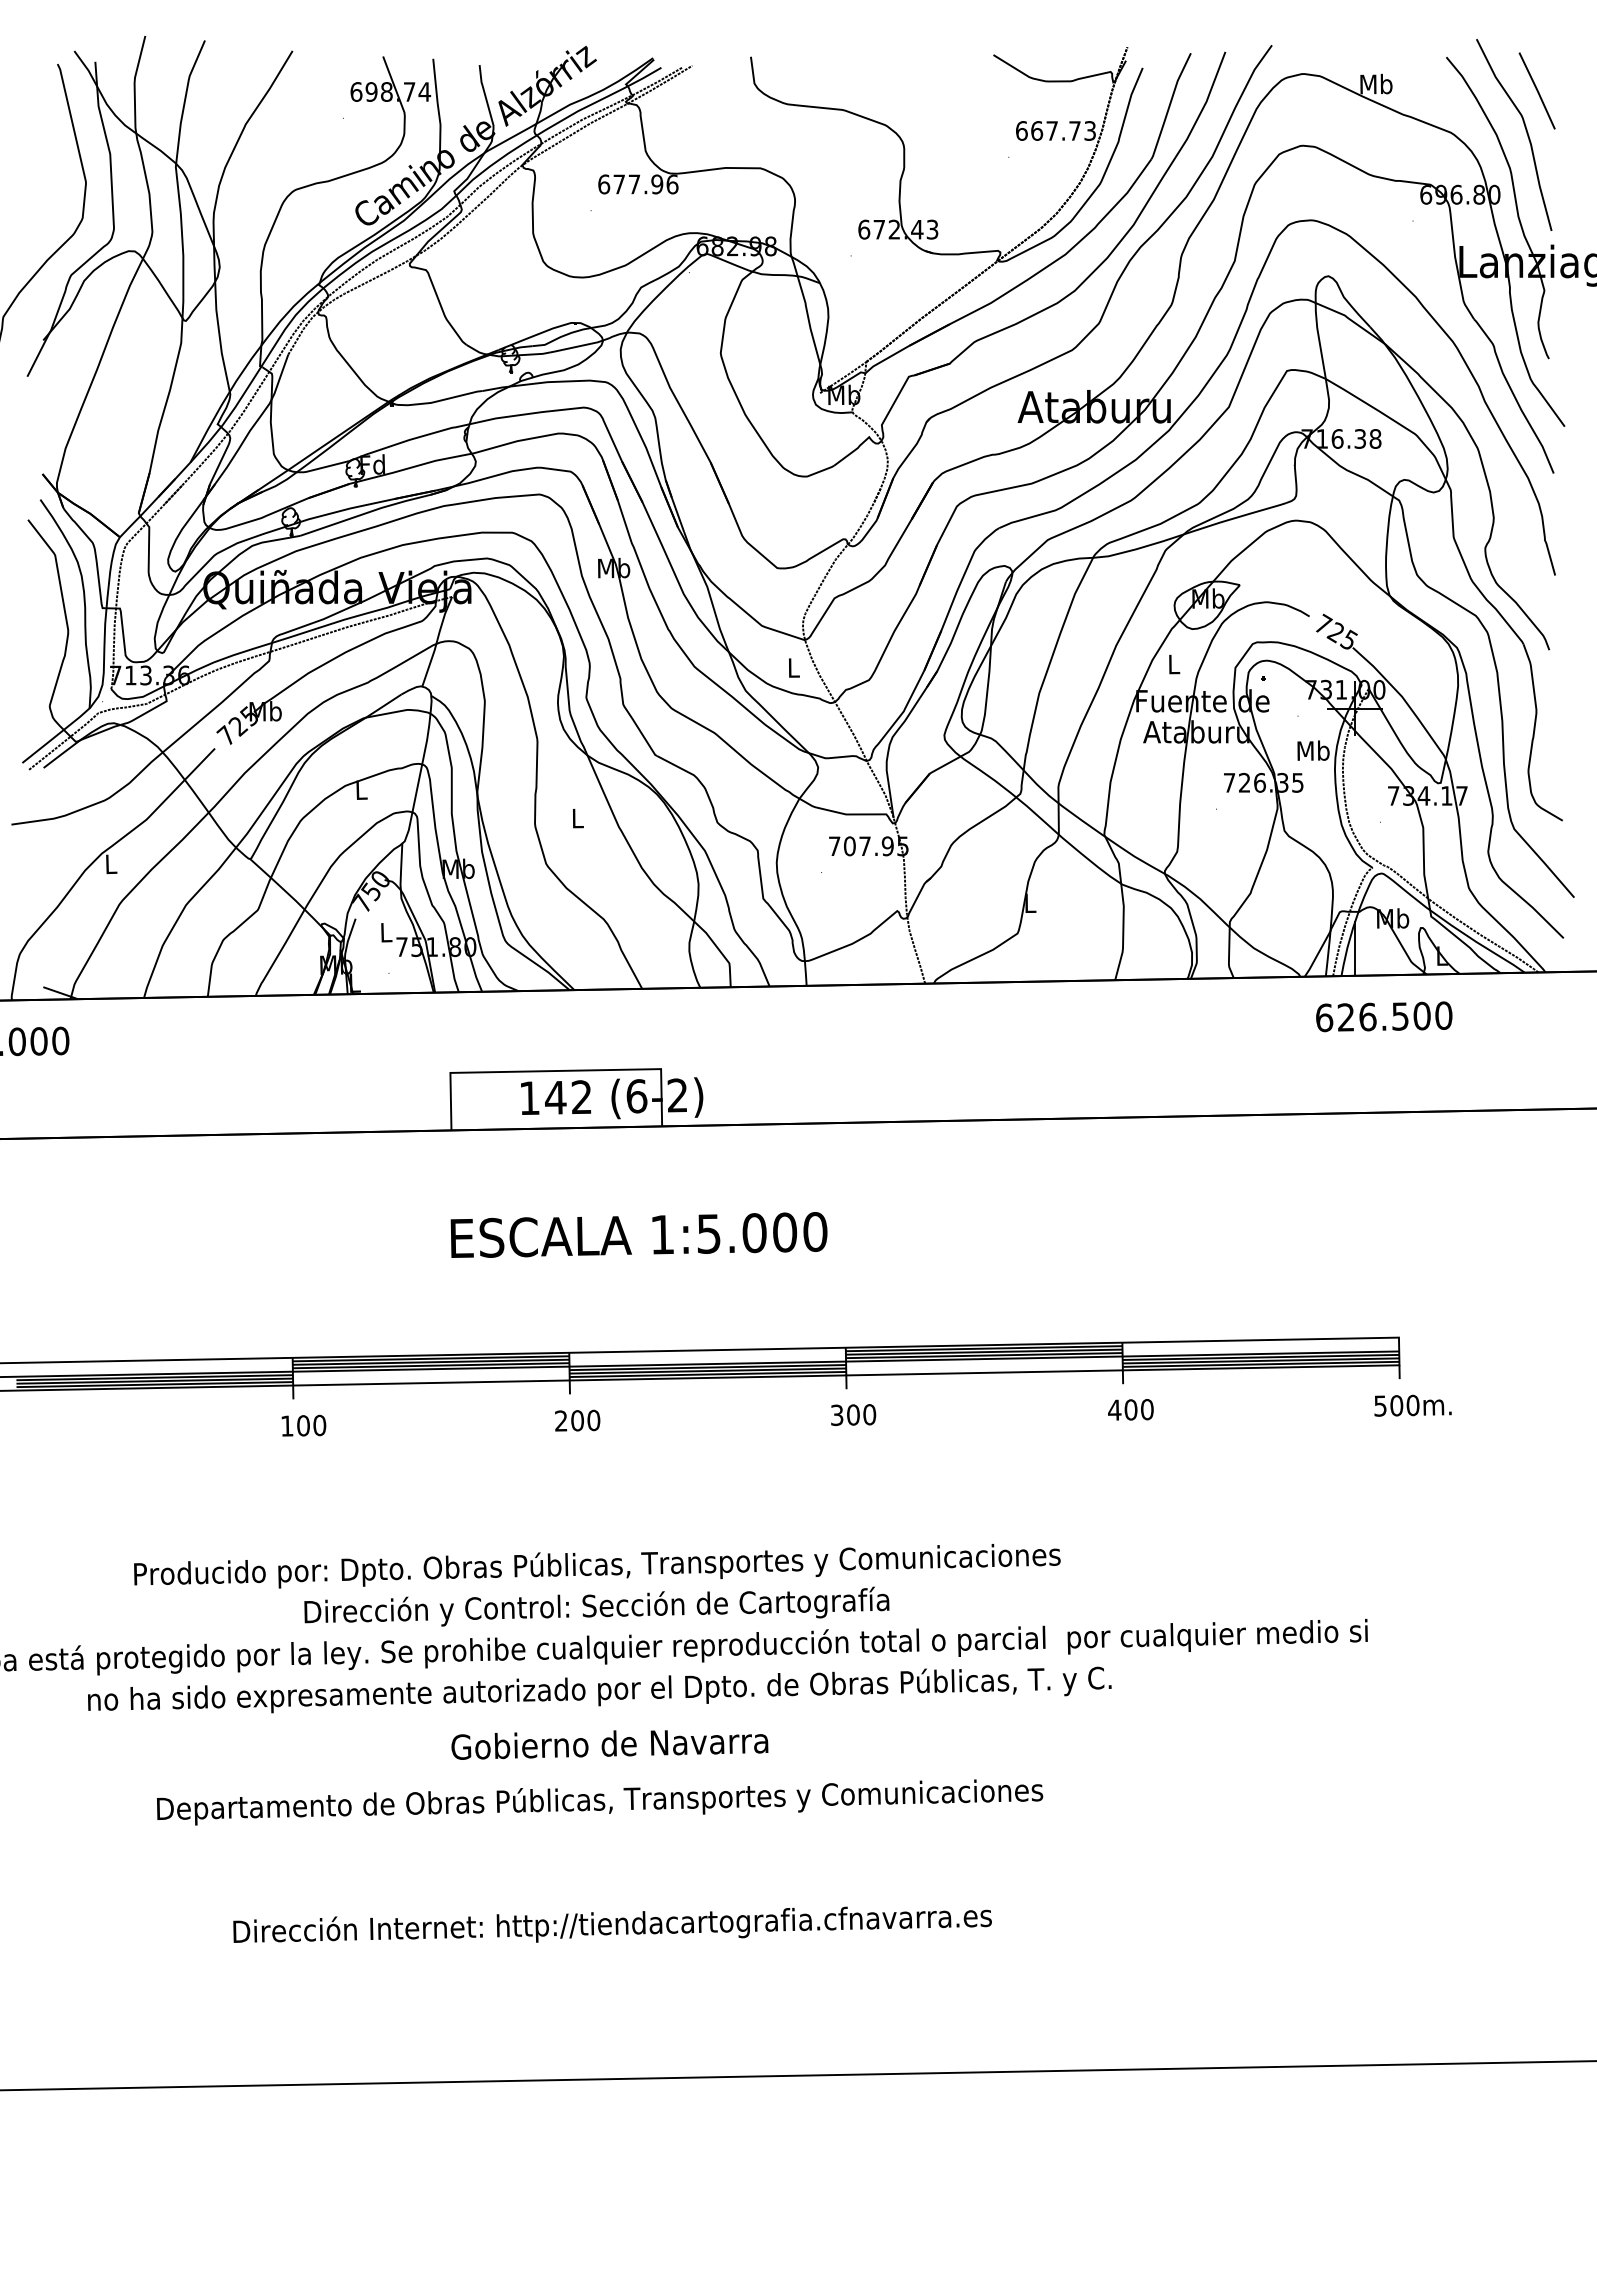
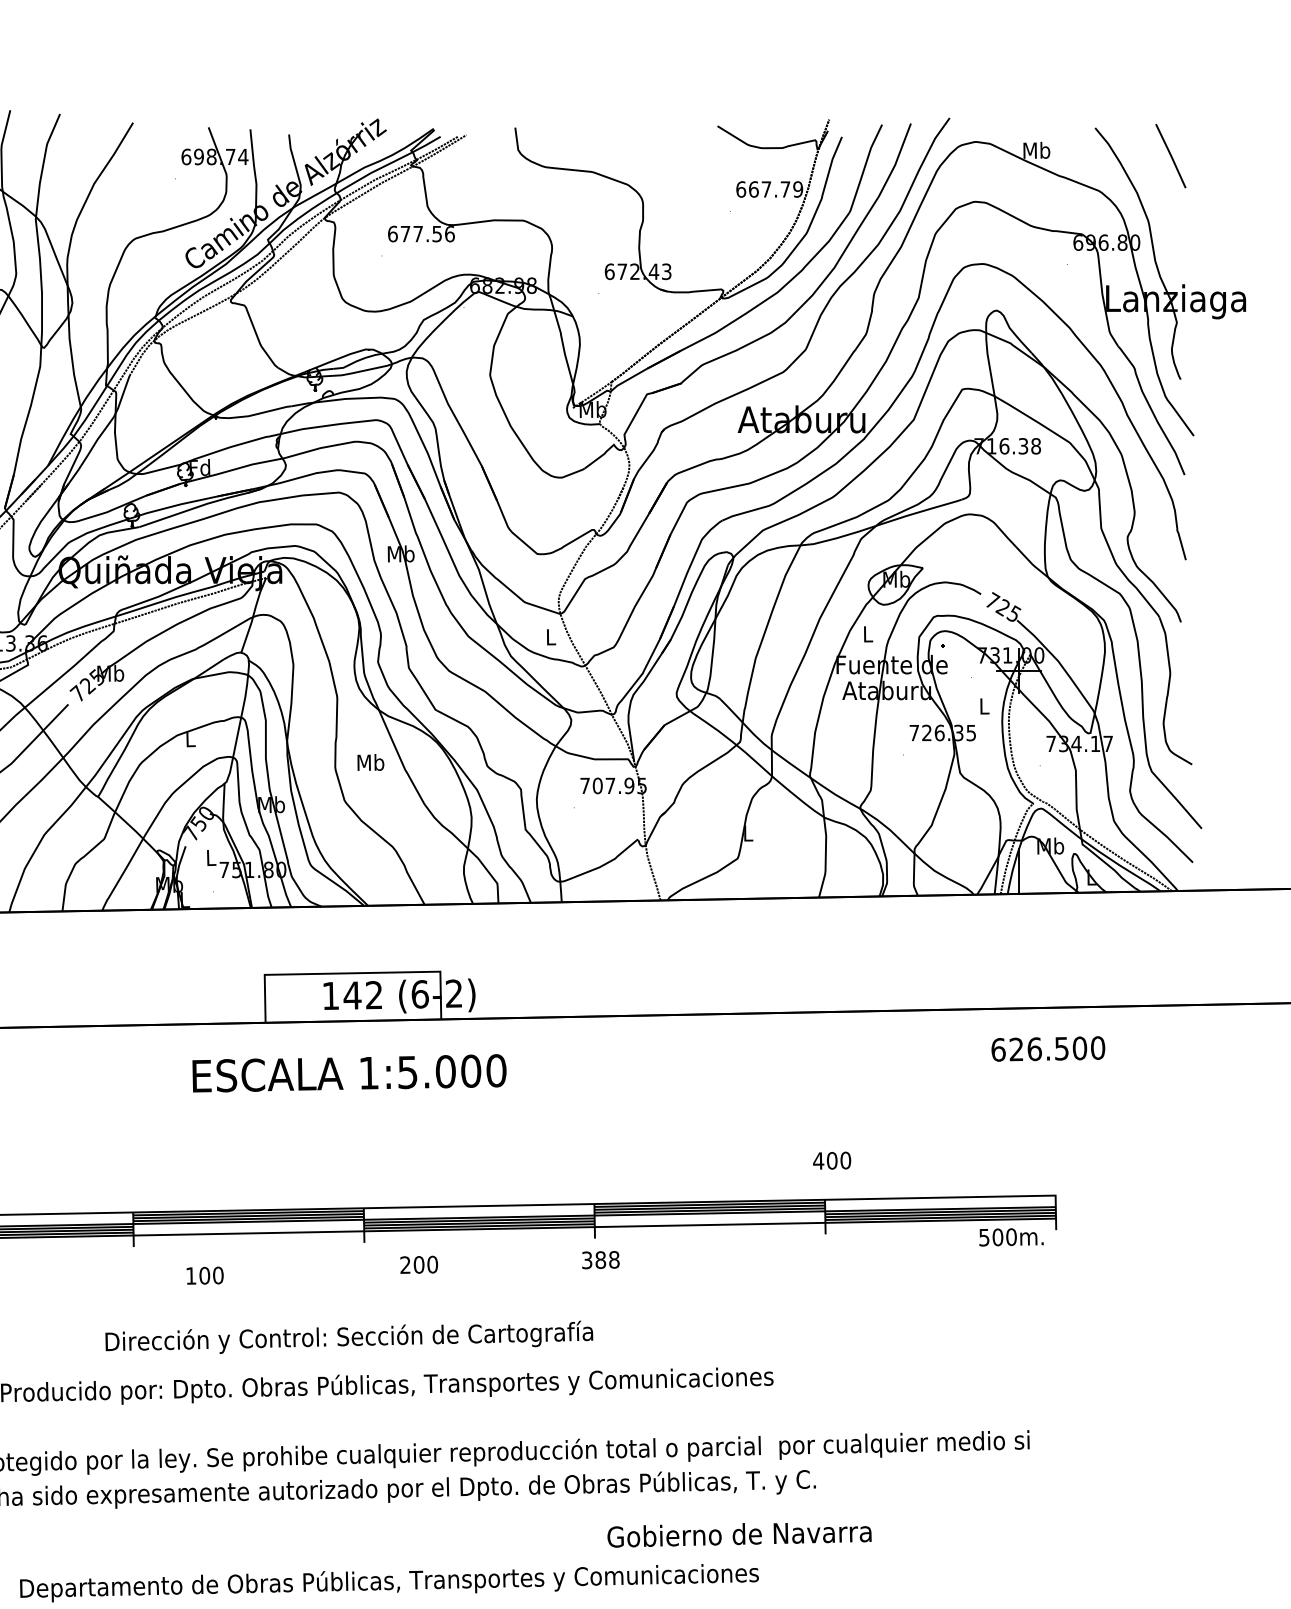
text: (1090, 130) -> (798, 189), 667.73 -> 667.79
curve: (1525, 130) -> (1161, 189), removed
text: (657, 184) -> (437, 234), 677.96 -> 677.56
text: (1313, 750) -> (984, 706), Mb -> L
text: (577, 818) -> (370, 762), L -> Mb
text: (1384, 1016) -> (1048, 1048), moved
text: (638, 1234) -> (349, 1072), moved
text: (1412, 1405) -> (1011, 1237), moved
text: (1130, 1409) -> (831, 1160), moved
text: (861, 1414) -> (607, 1259), 300 -> 388
text: (577, 1420) -> (419, 1264), moved
text: (303, 1425) -> (204, 1275), moved
text: (596, 1606) -> (349, 1337), moved
text: (609, 1744) -> (739, 1534), moved

